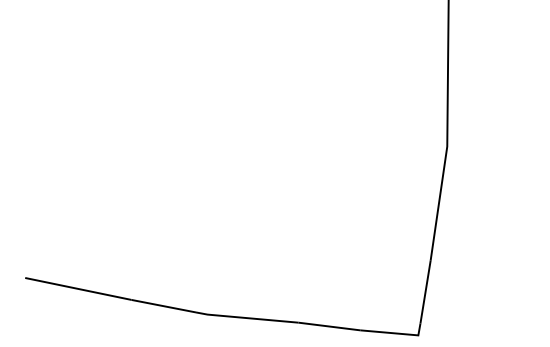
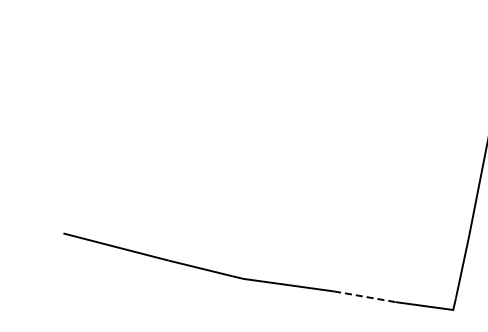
line: (329, 326) -> (364, 296), solid -> dashed

